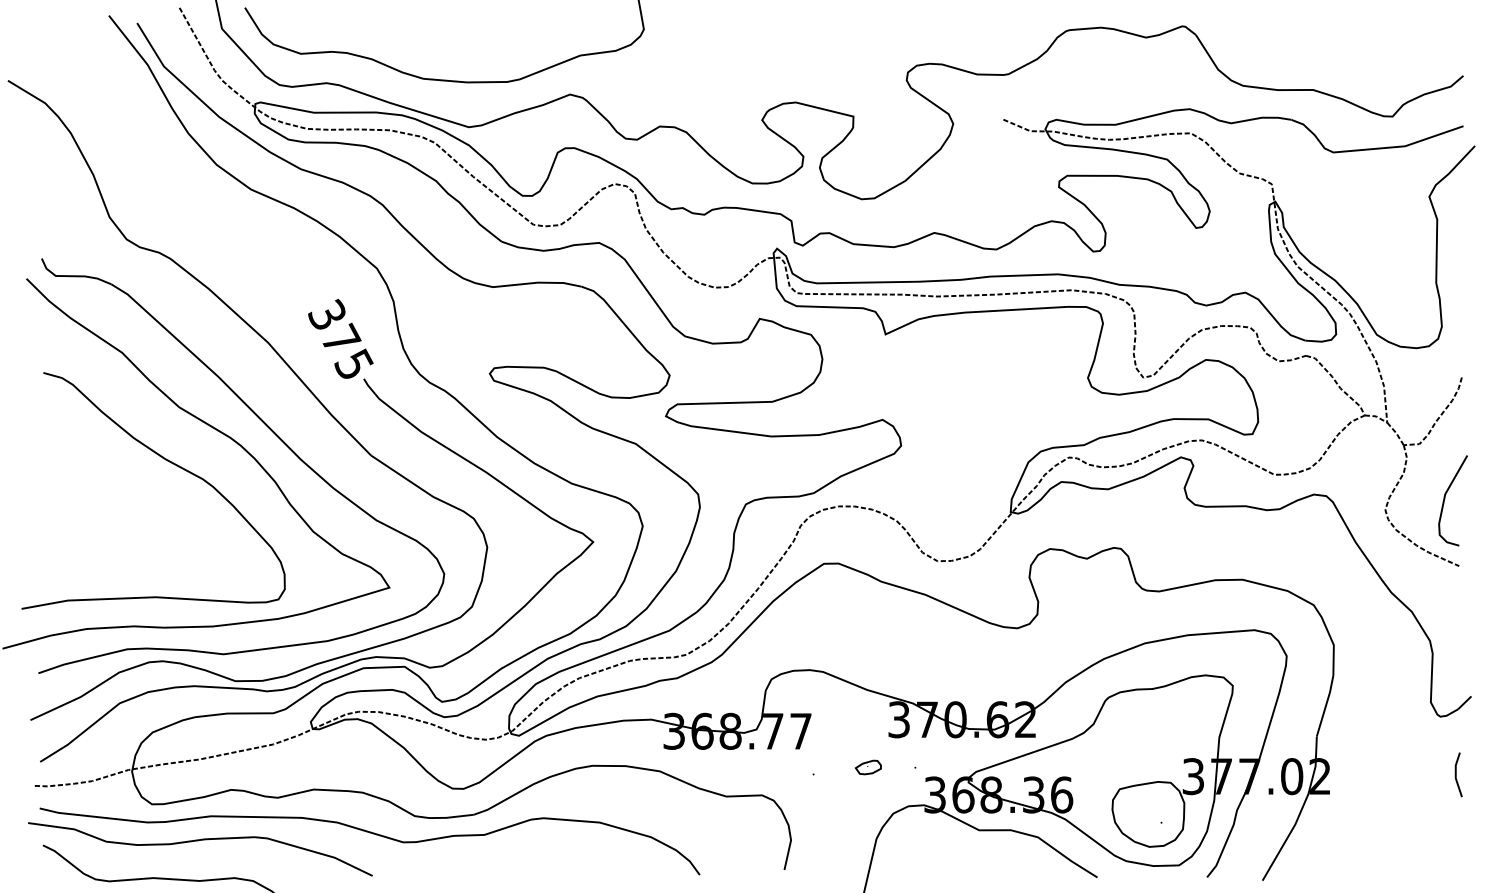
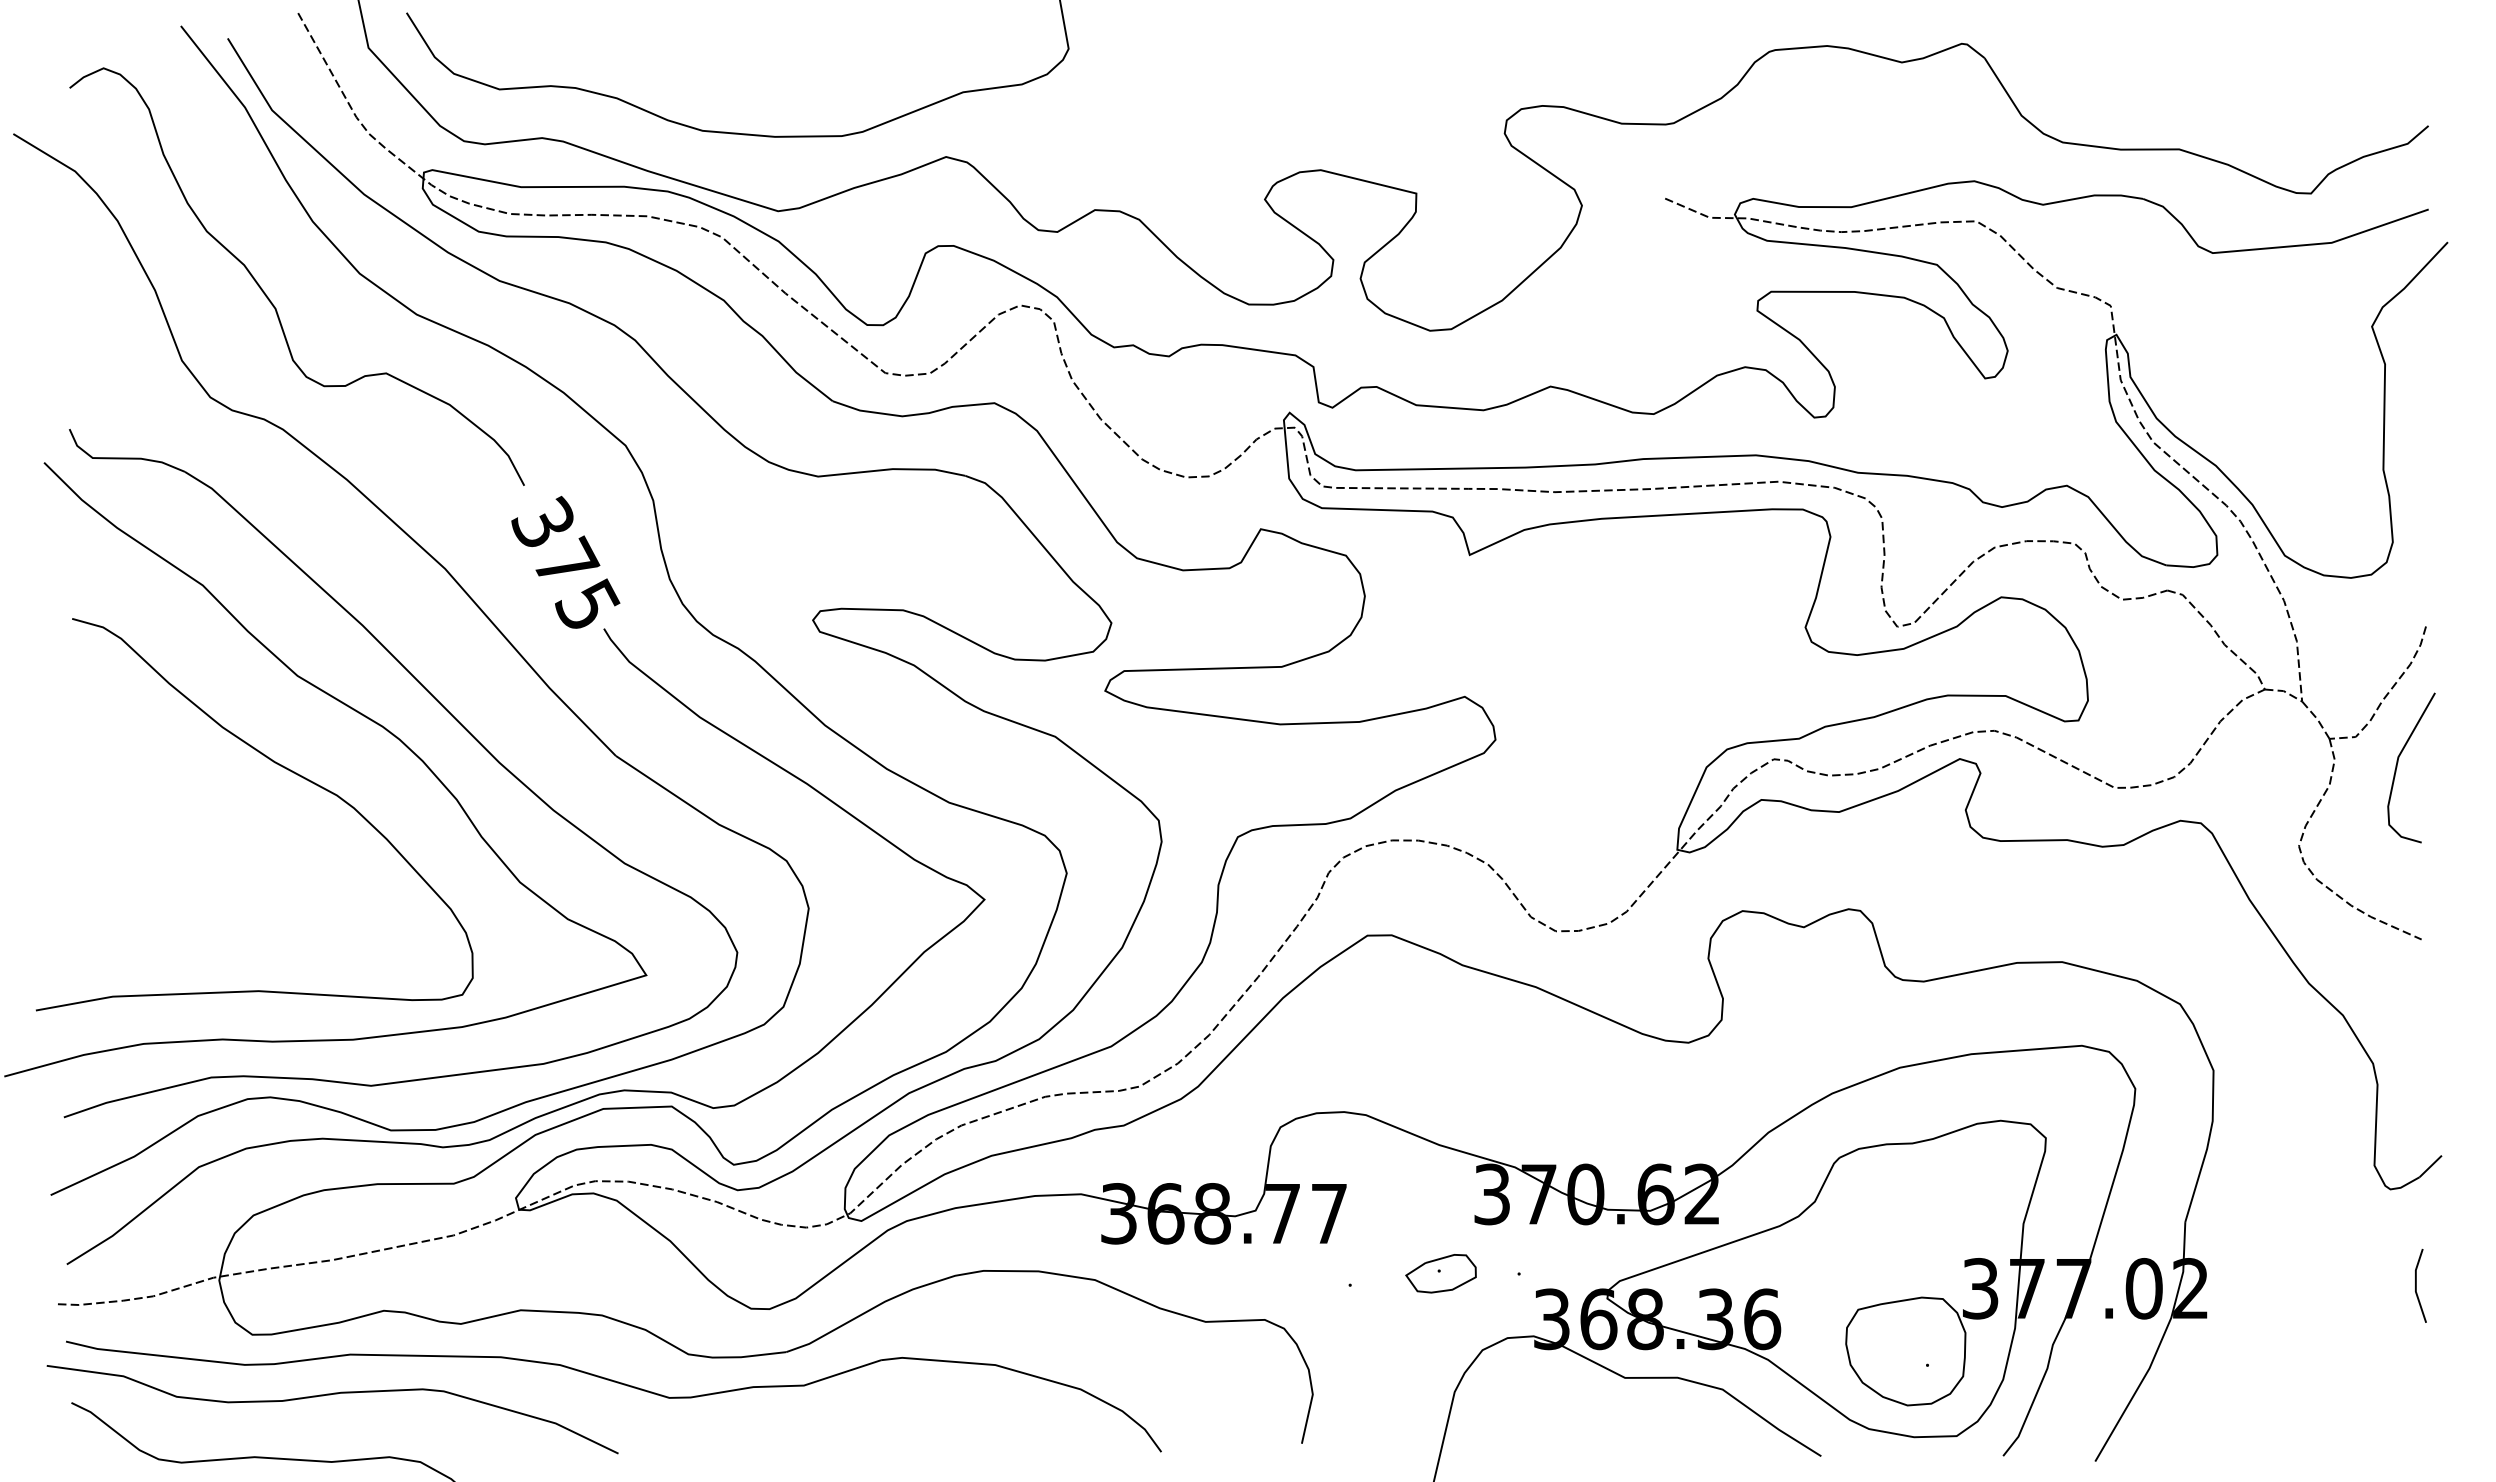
curve: (163, 180) -> (271, 299), added
curve: (1445, 499) -> (2398, 765), moved
part: (868, 767) -> (1441, 1273), size x1.67

